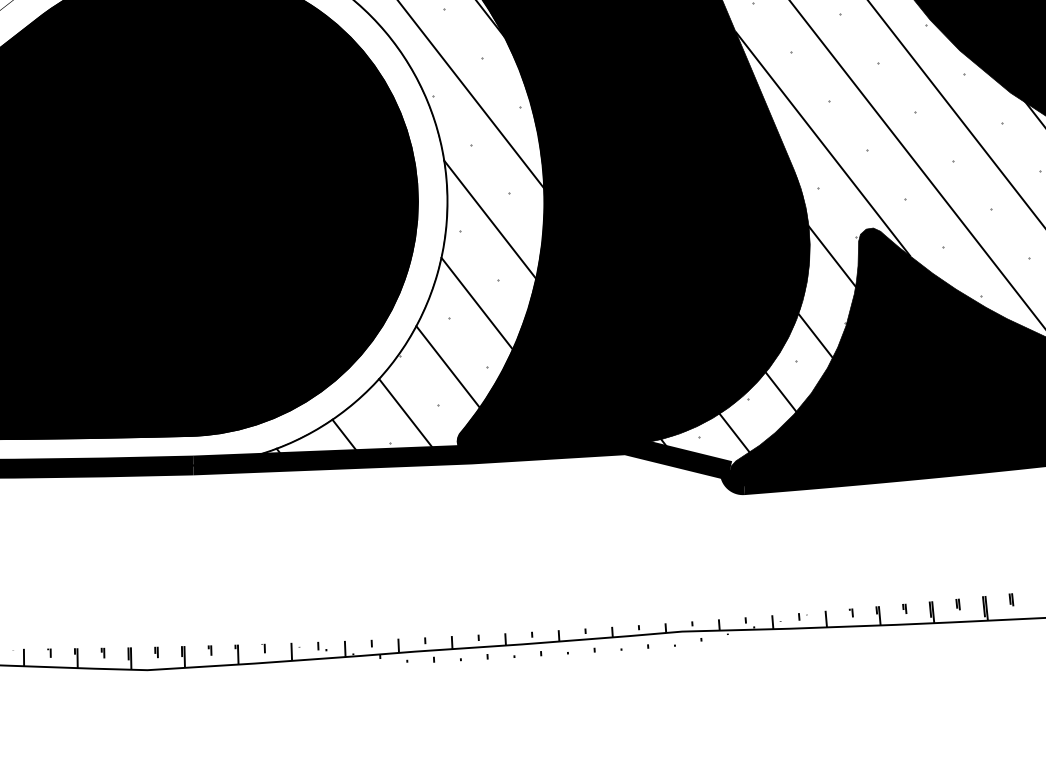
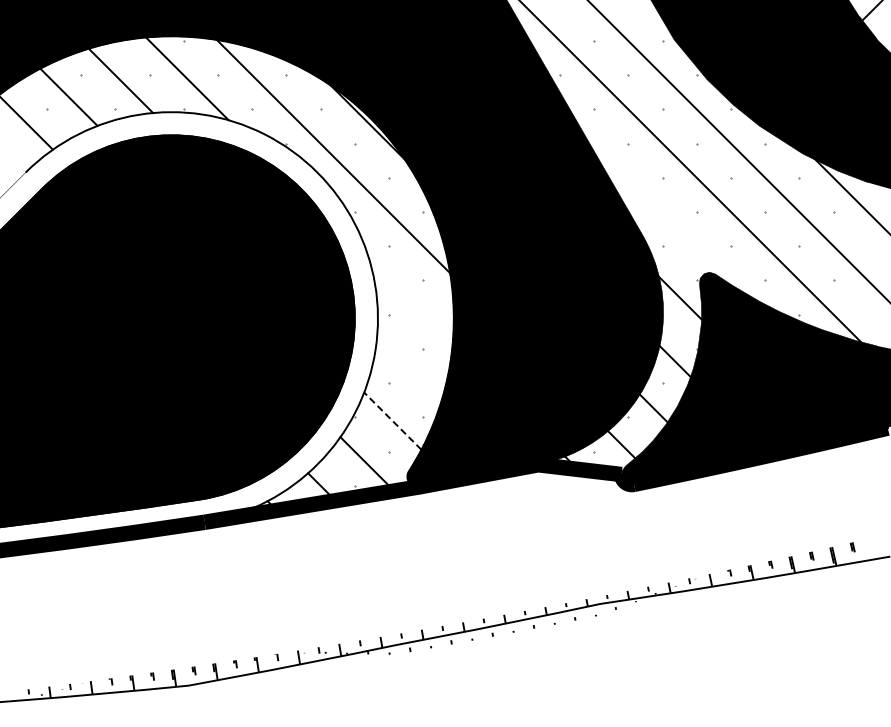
line: (823, 143) -> (662, 211), removed
line: (489, 219) -> (410, 302), removed
line: (477, 304) -> (409, 369), removed
line: (447, 366) -> (392, 420), solid -> dashed

